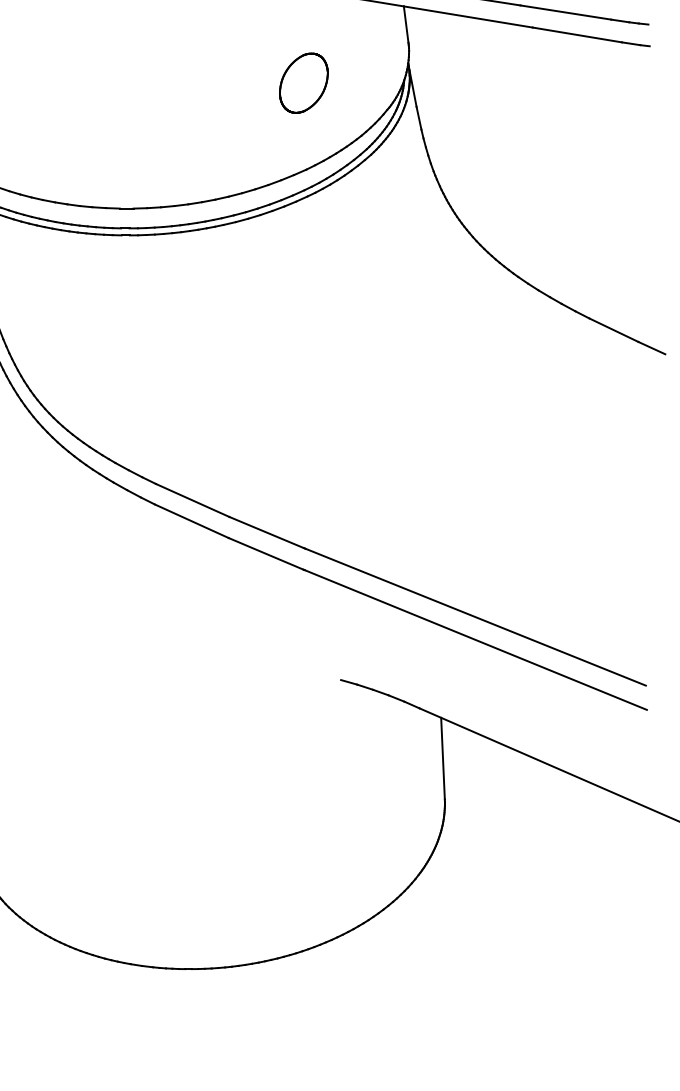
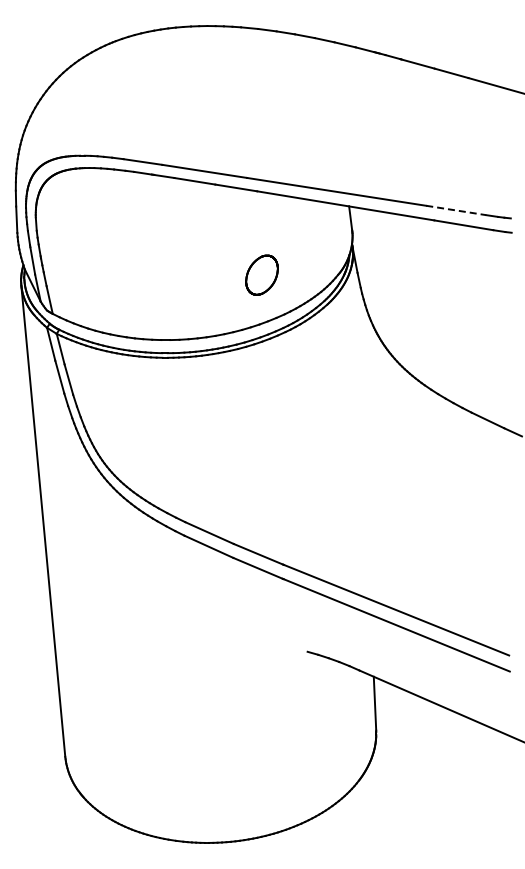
line: (566, 12) -> (456, 210), solid -> dashed
part: (303, 82) -> (261, 274), moved

